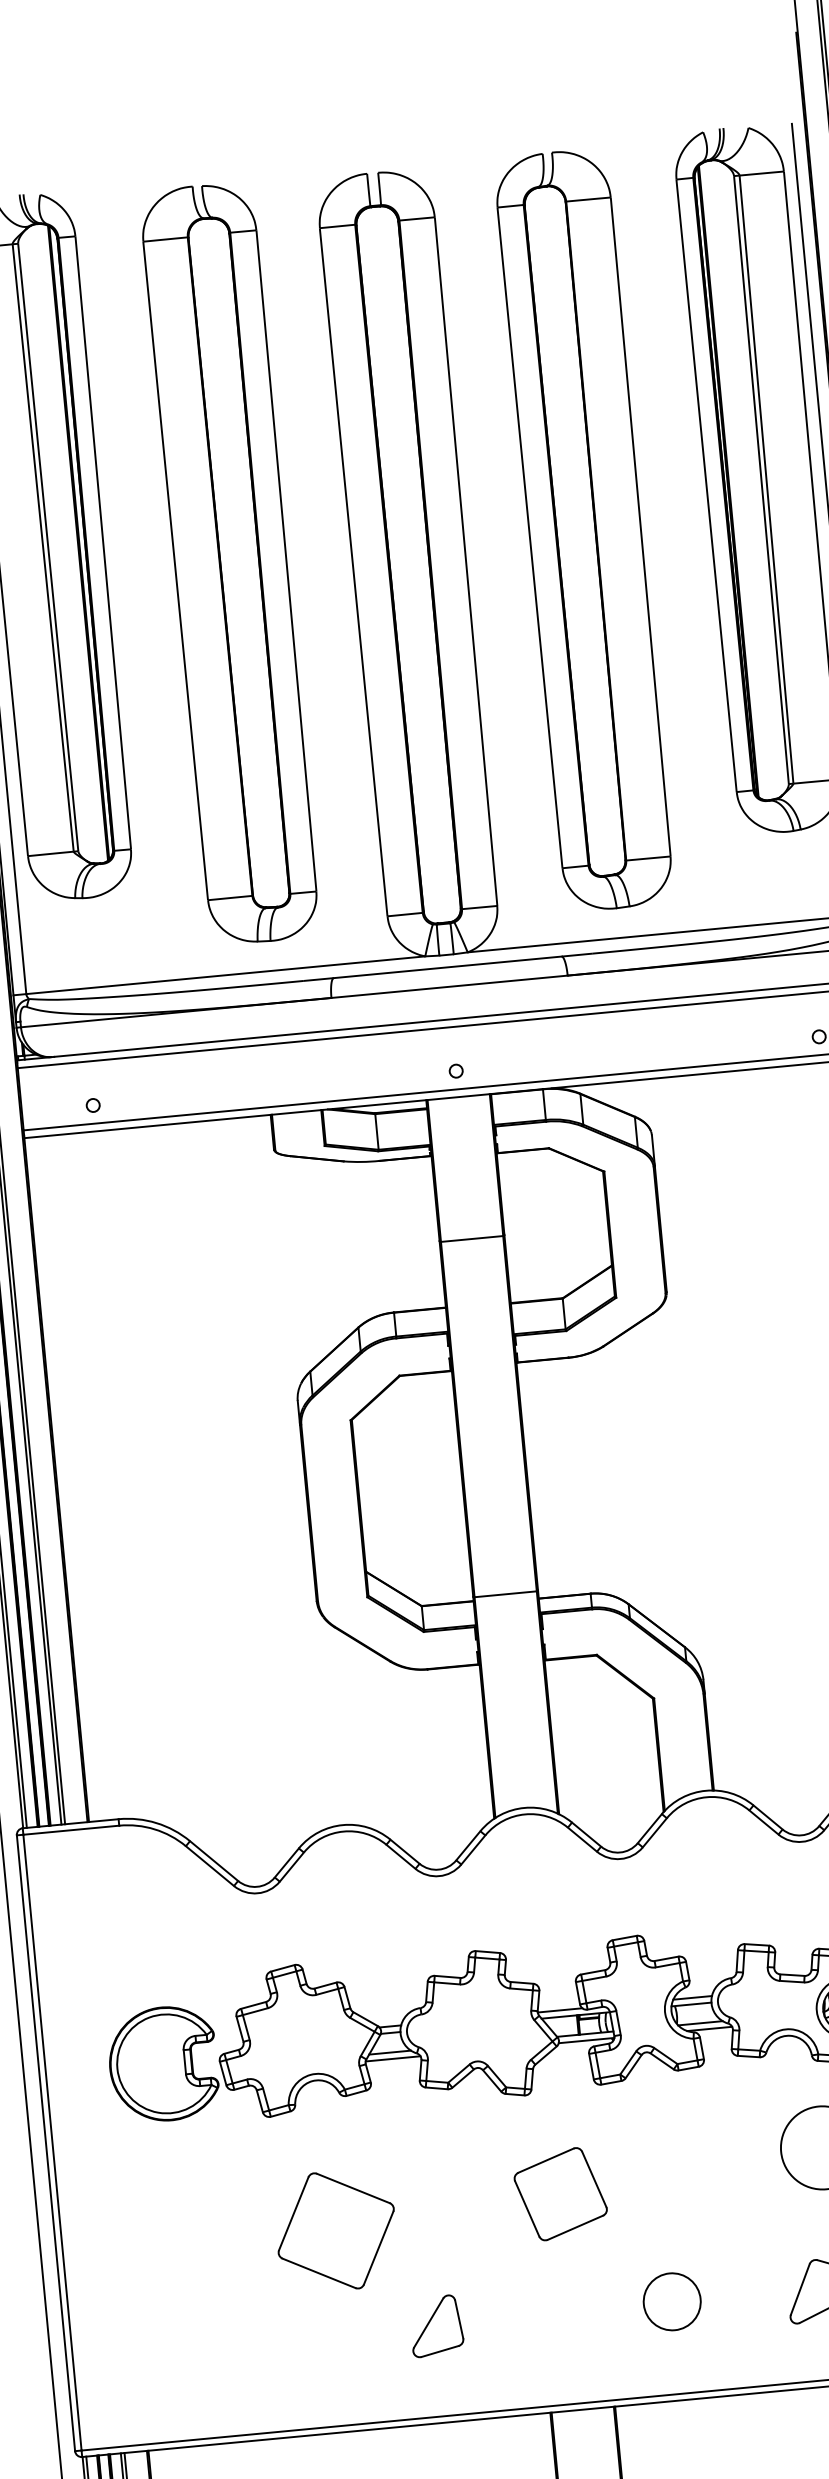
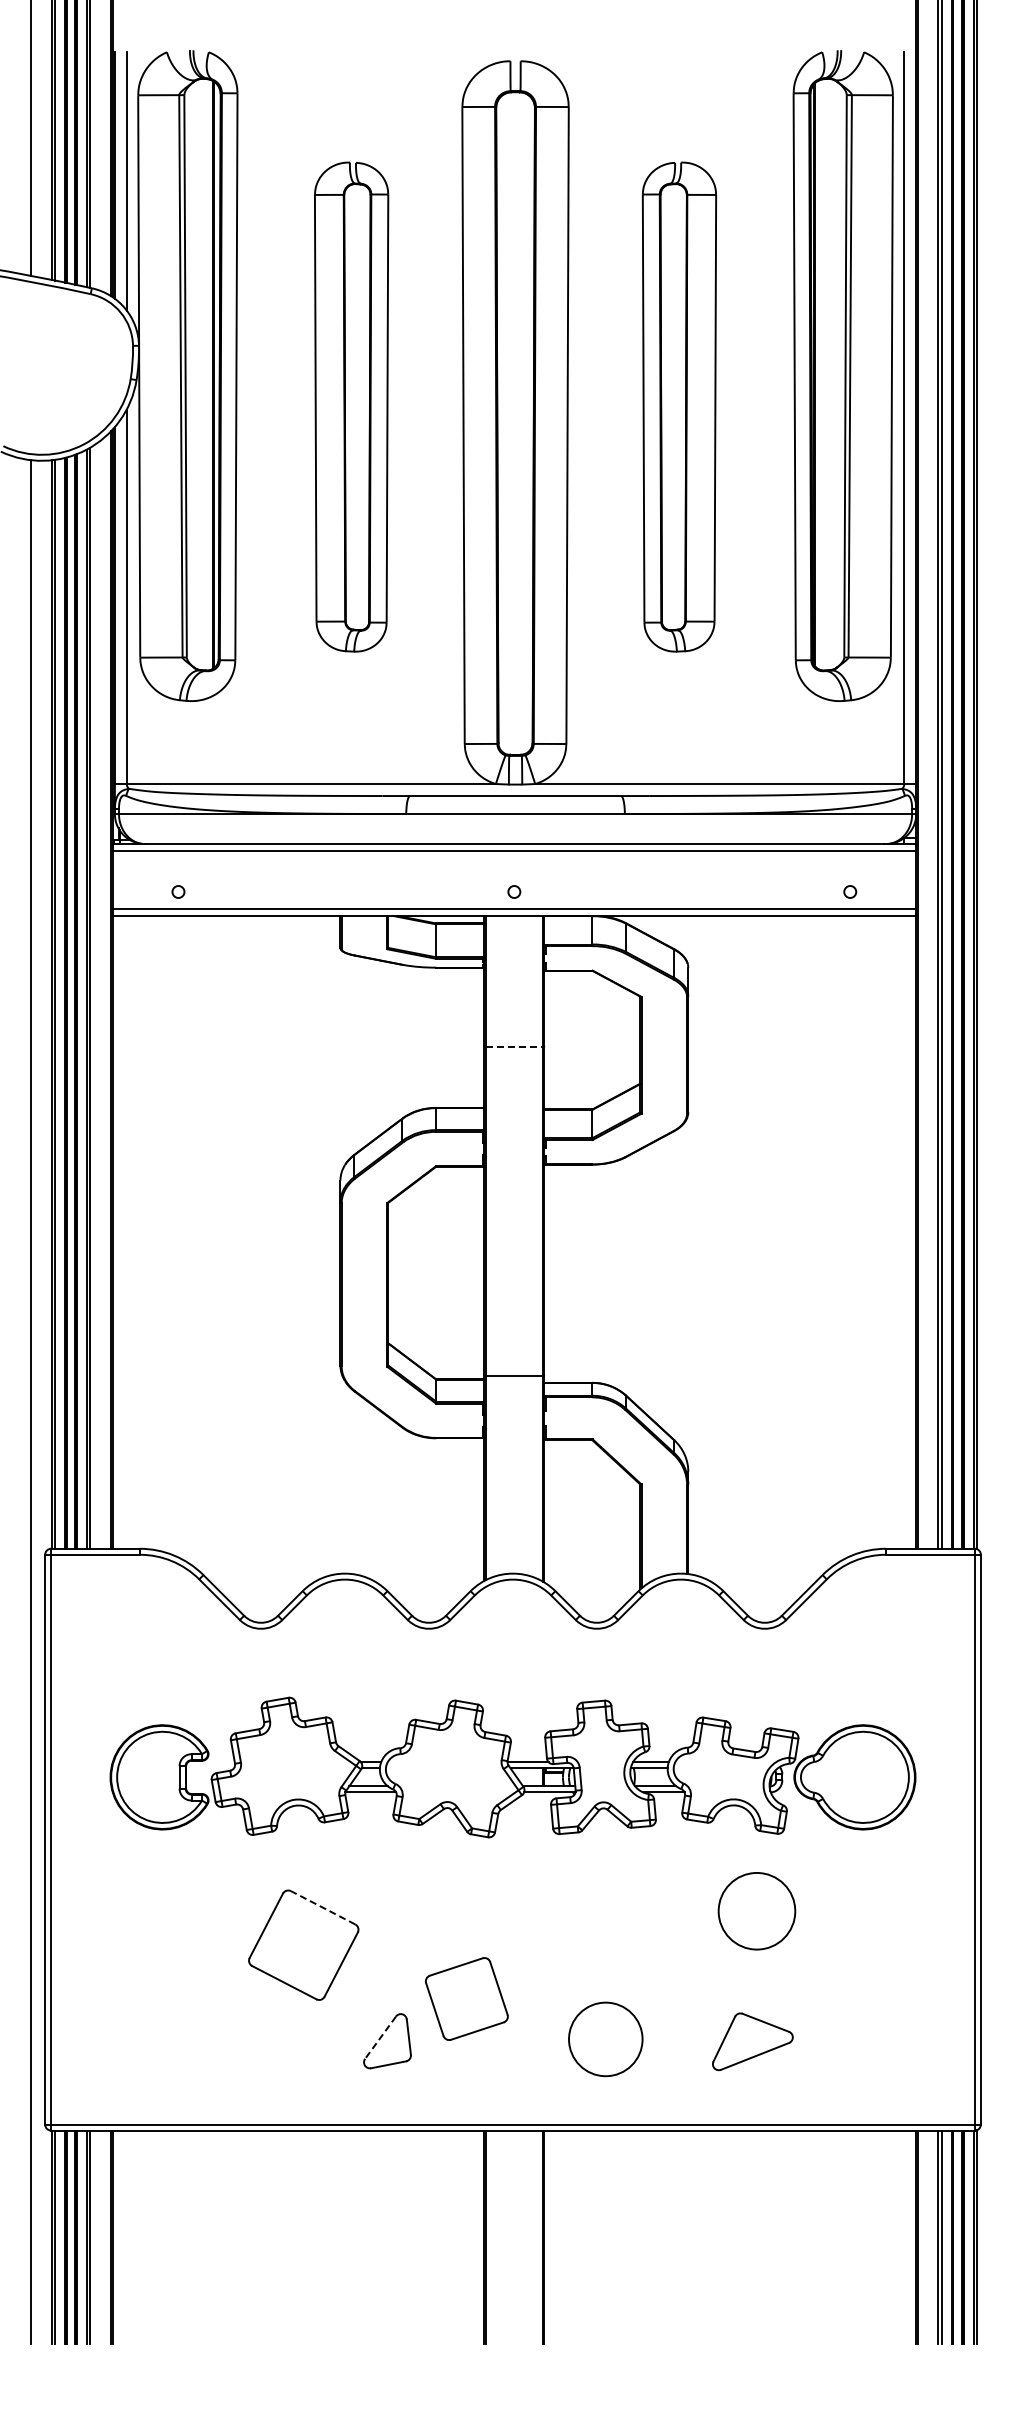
part: (585, 529) -> (679, 406), size x0.7
part: (230, 563) -> (351, 406), size x0.7
line: (472, 1239) -> (514, 1047), solid -> dashed
line: (352, 2188) -> (322, 1907), solid -> dashed
part: (560, 2193) -> (466, 1998), moved
circle: (671, 2301) -> (605, 2039), size x1.4
line: (428, 2323) -> (380, 2038), solid -> dashed

